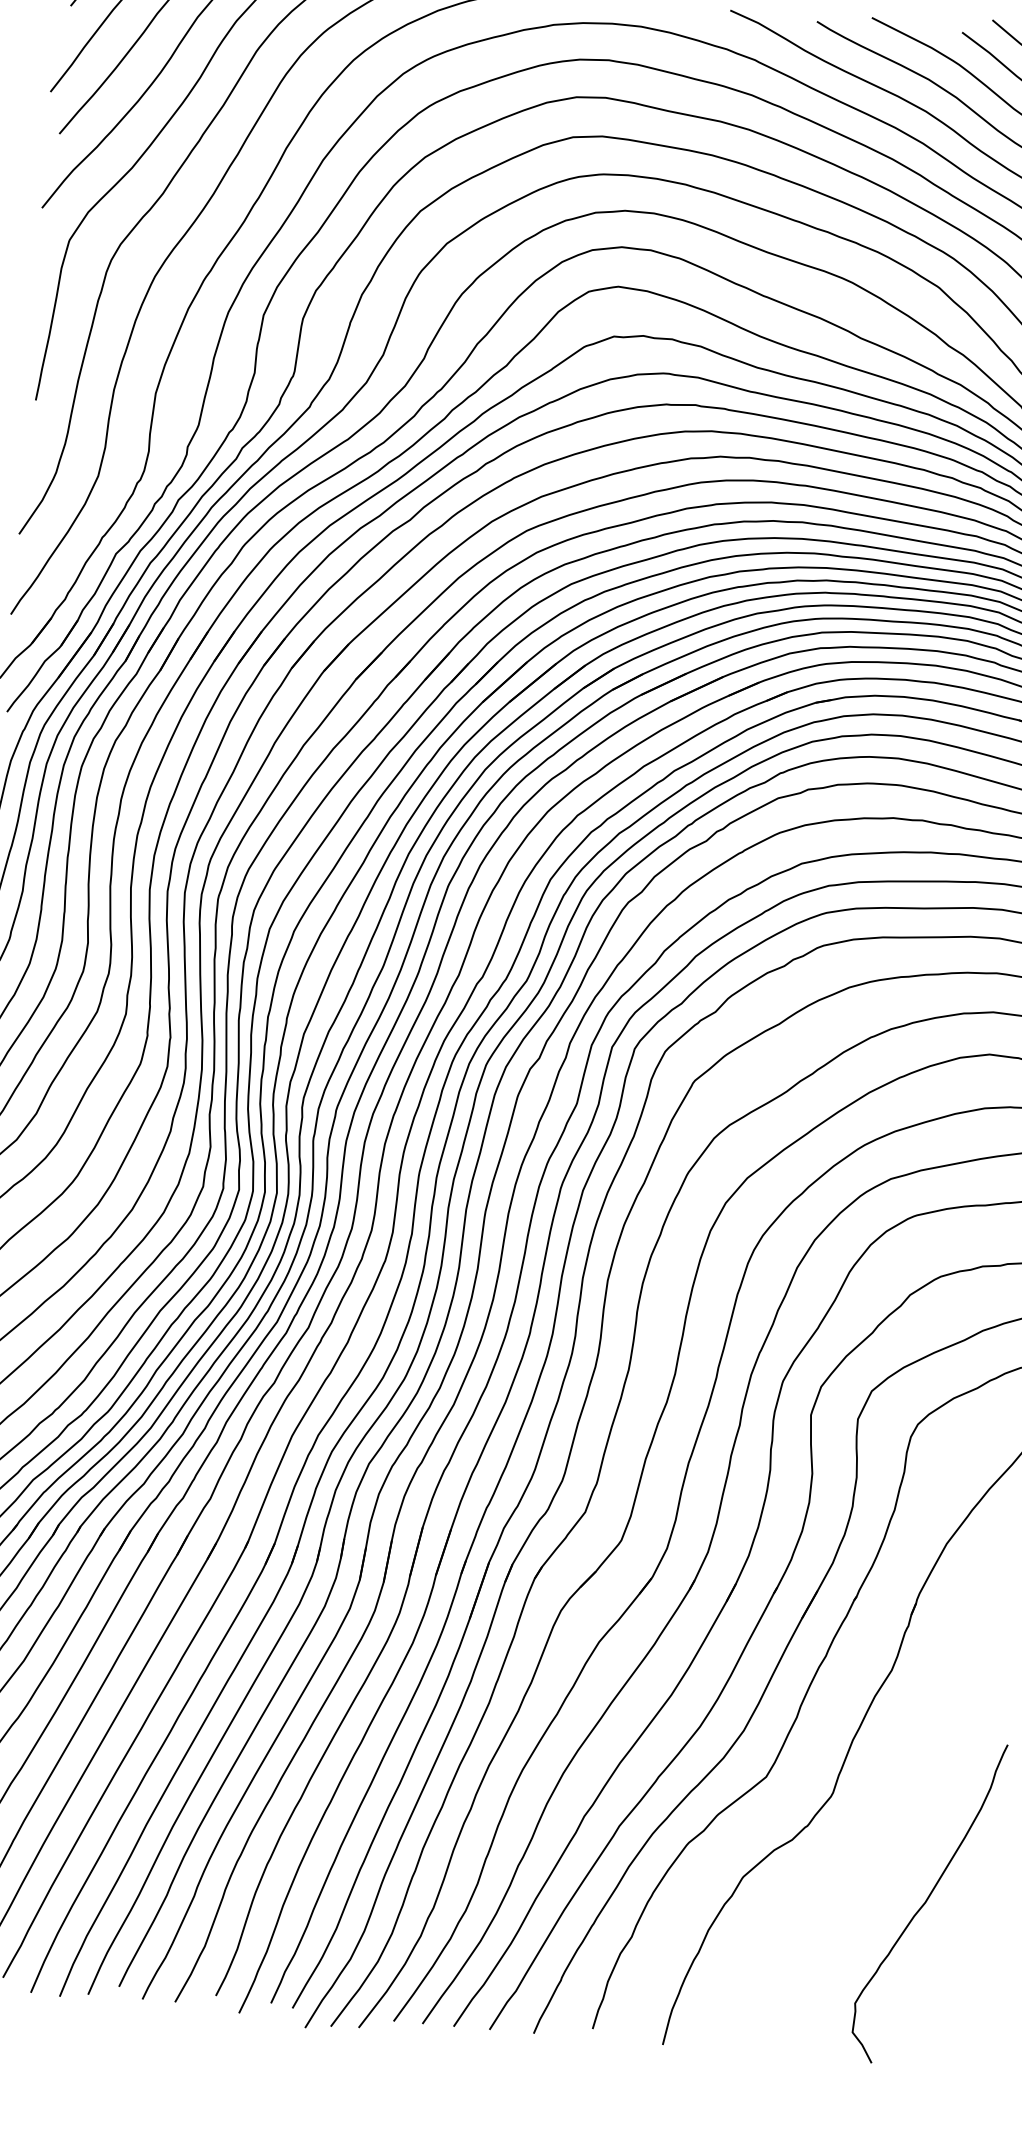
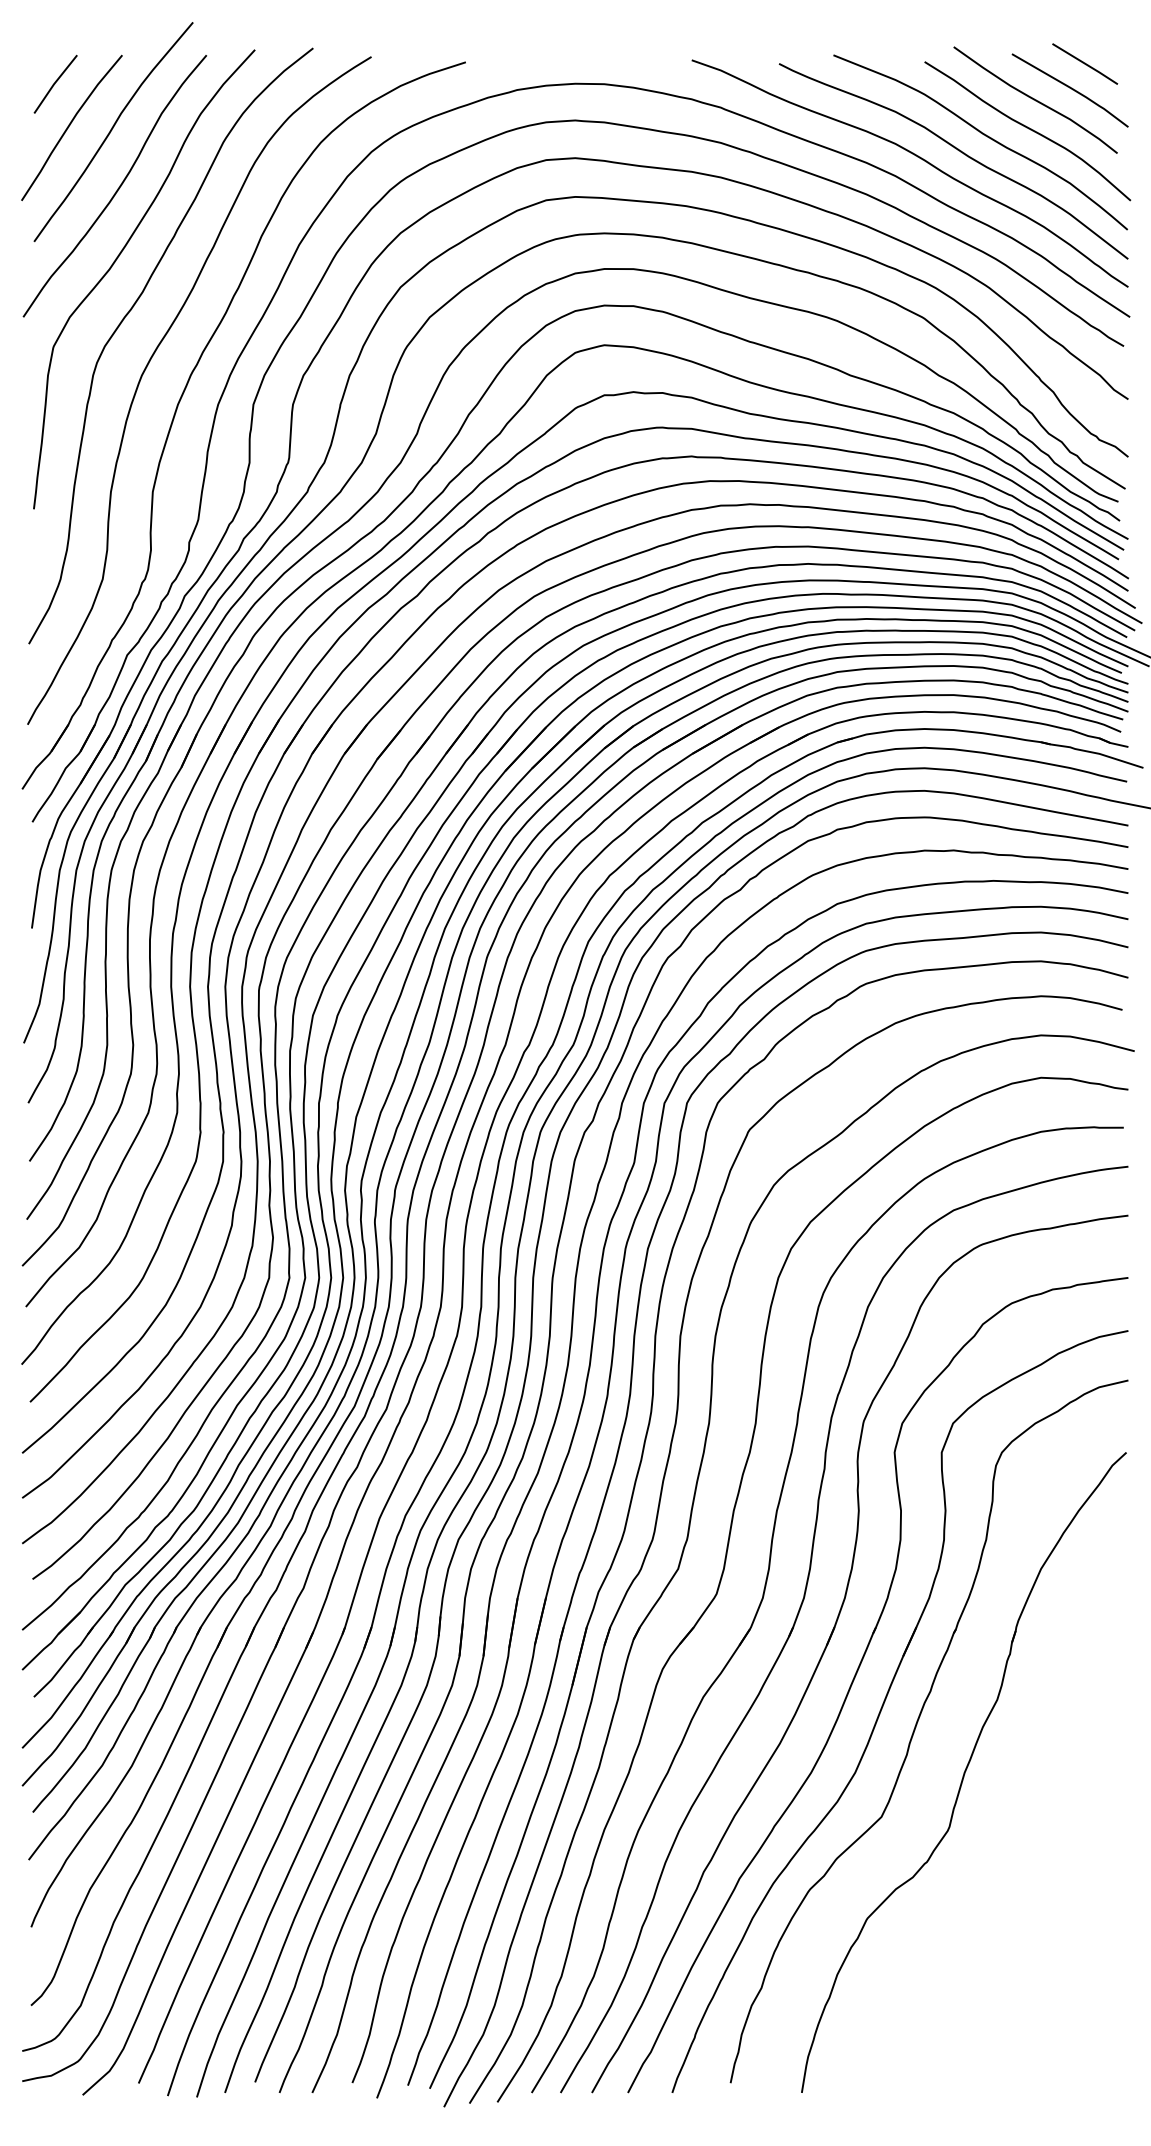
curve: (926, 1902) -> (1052, 1927), removed

